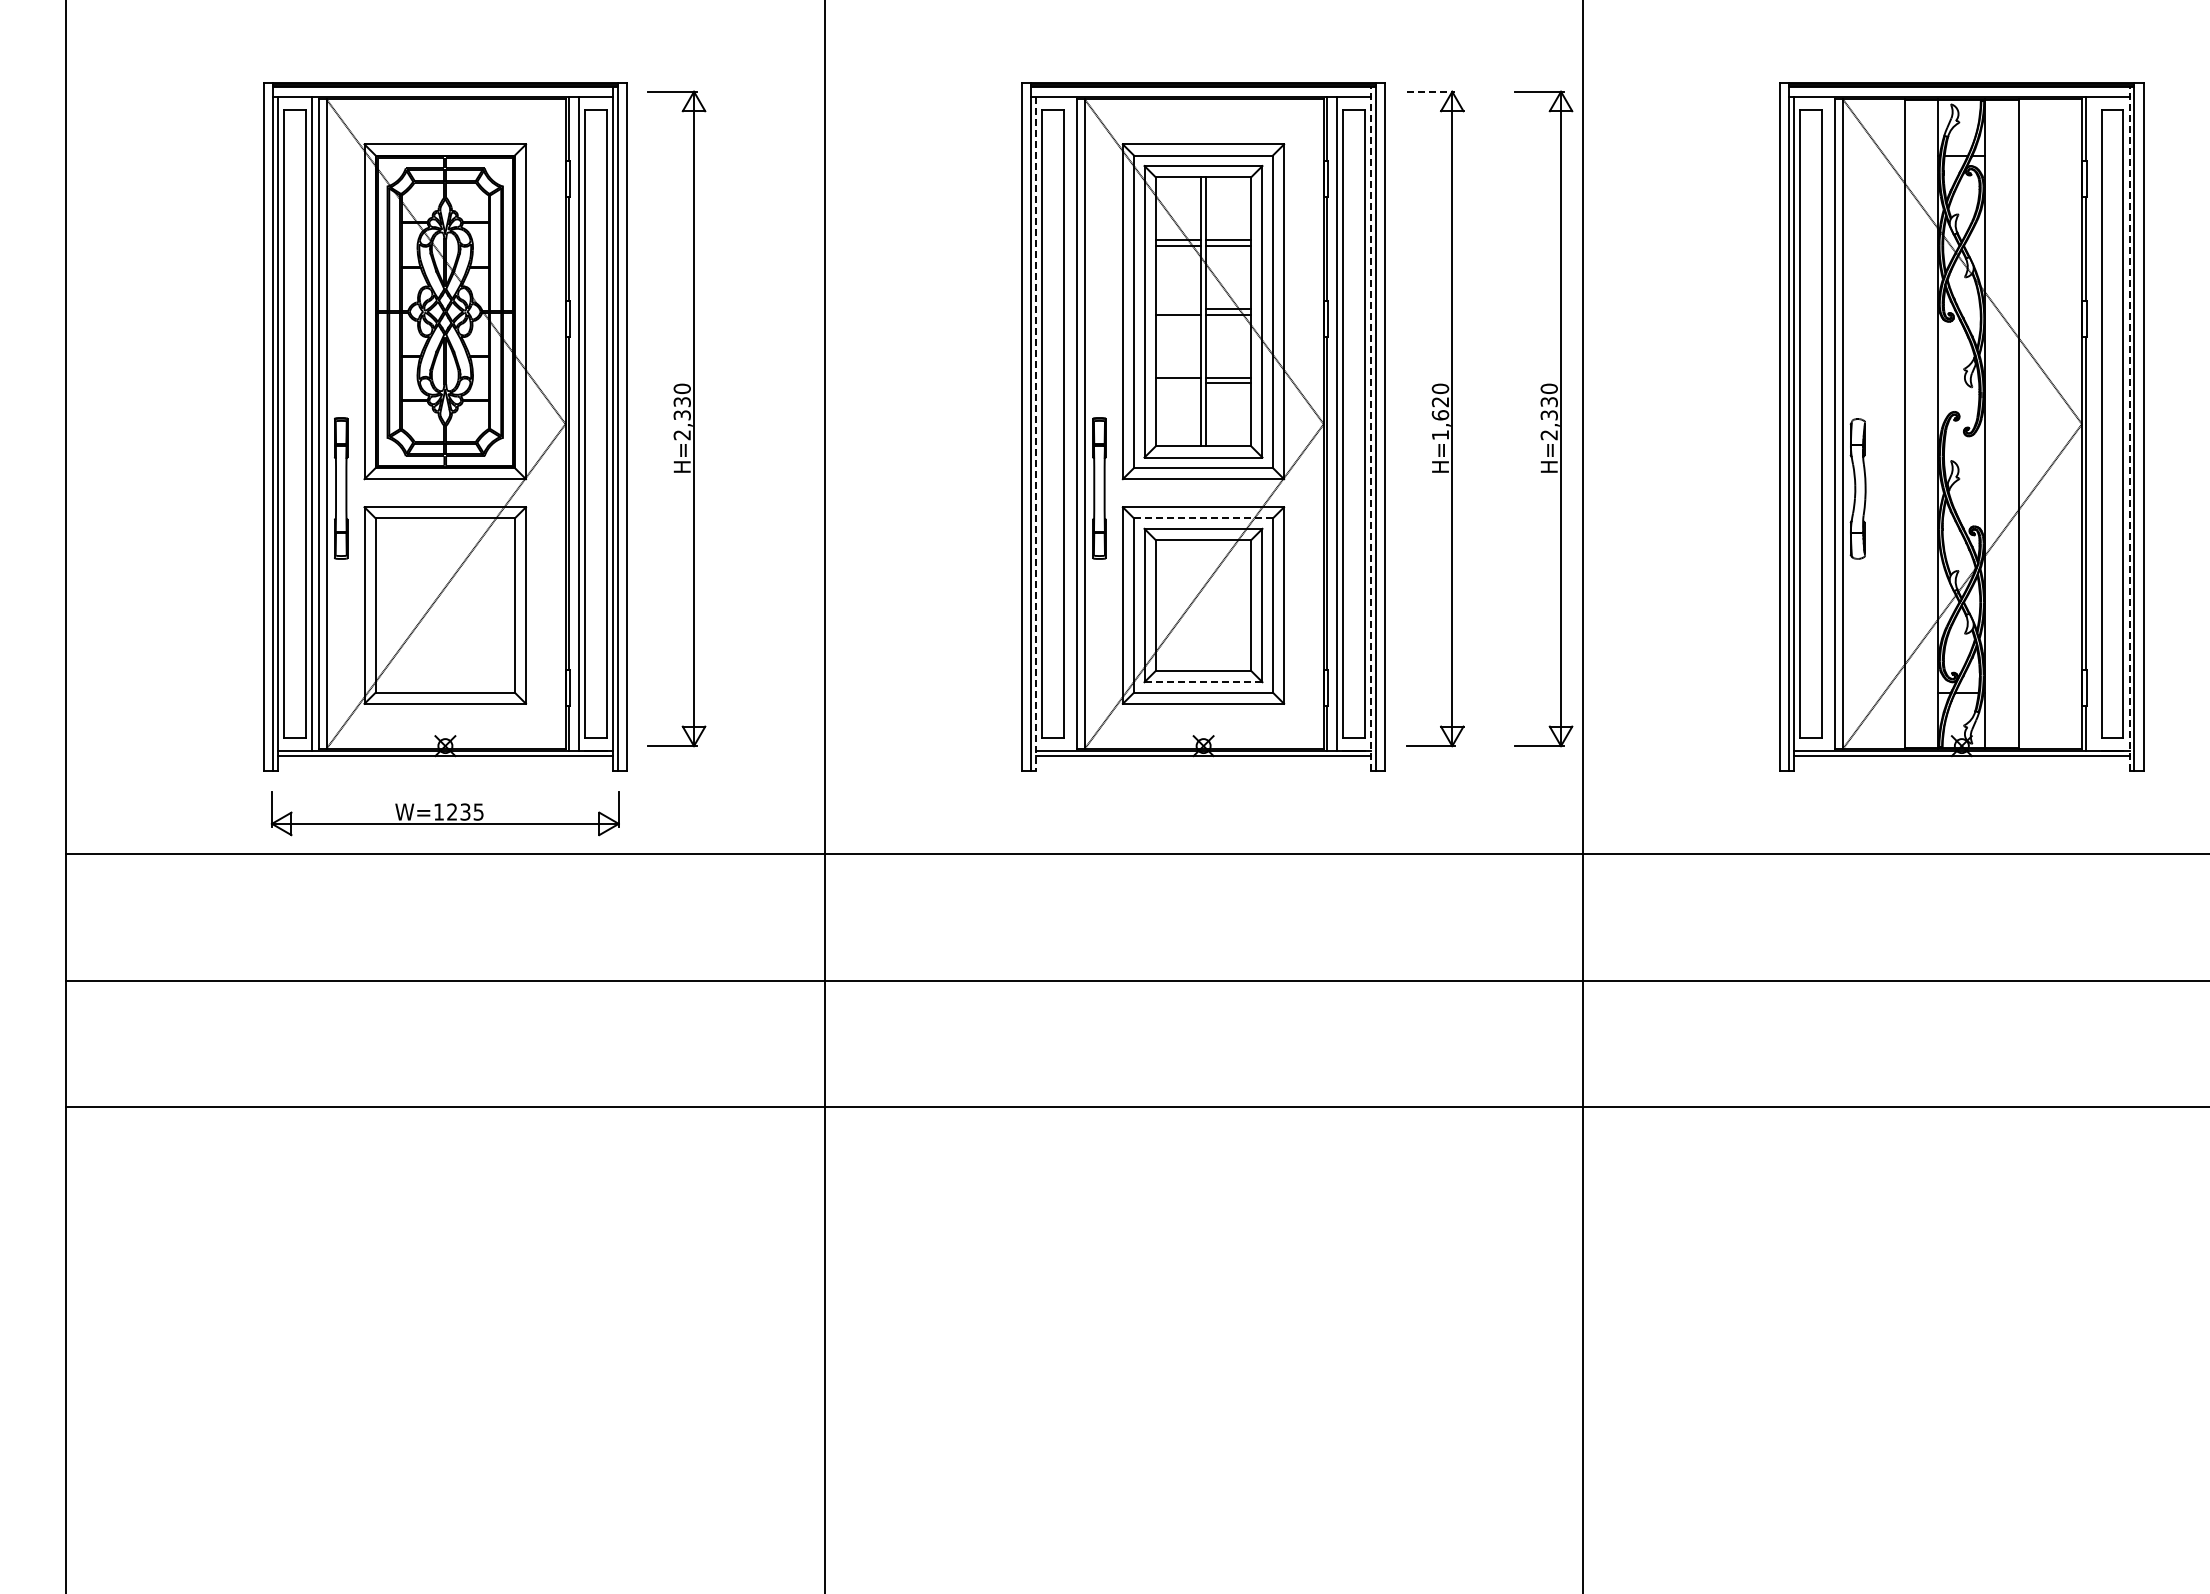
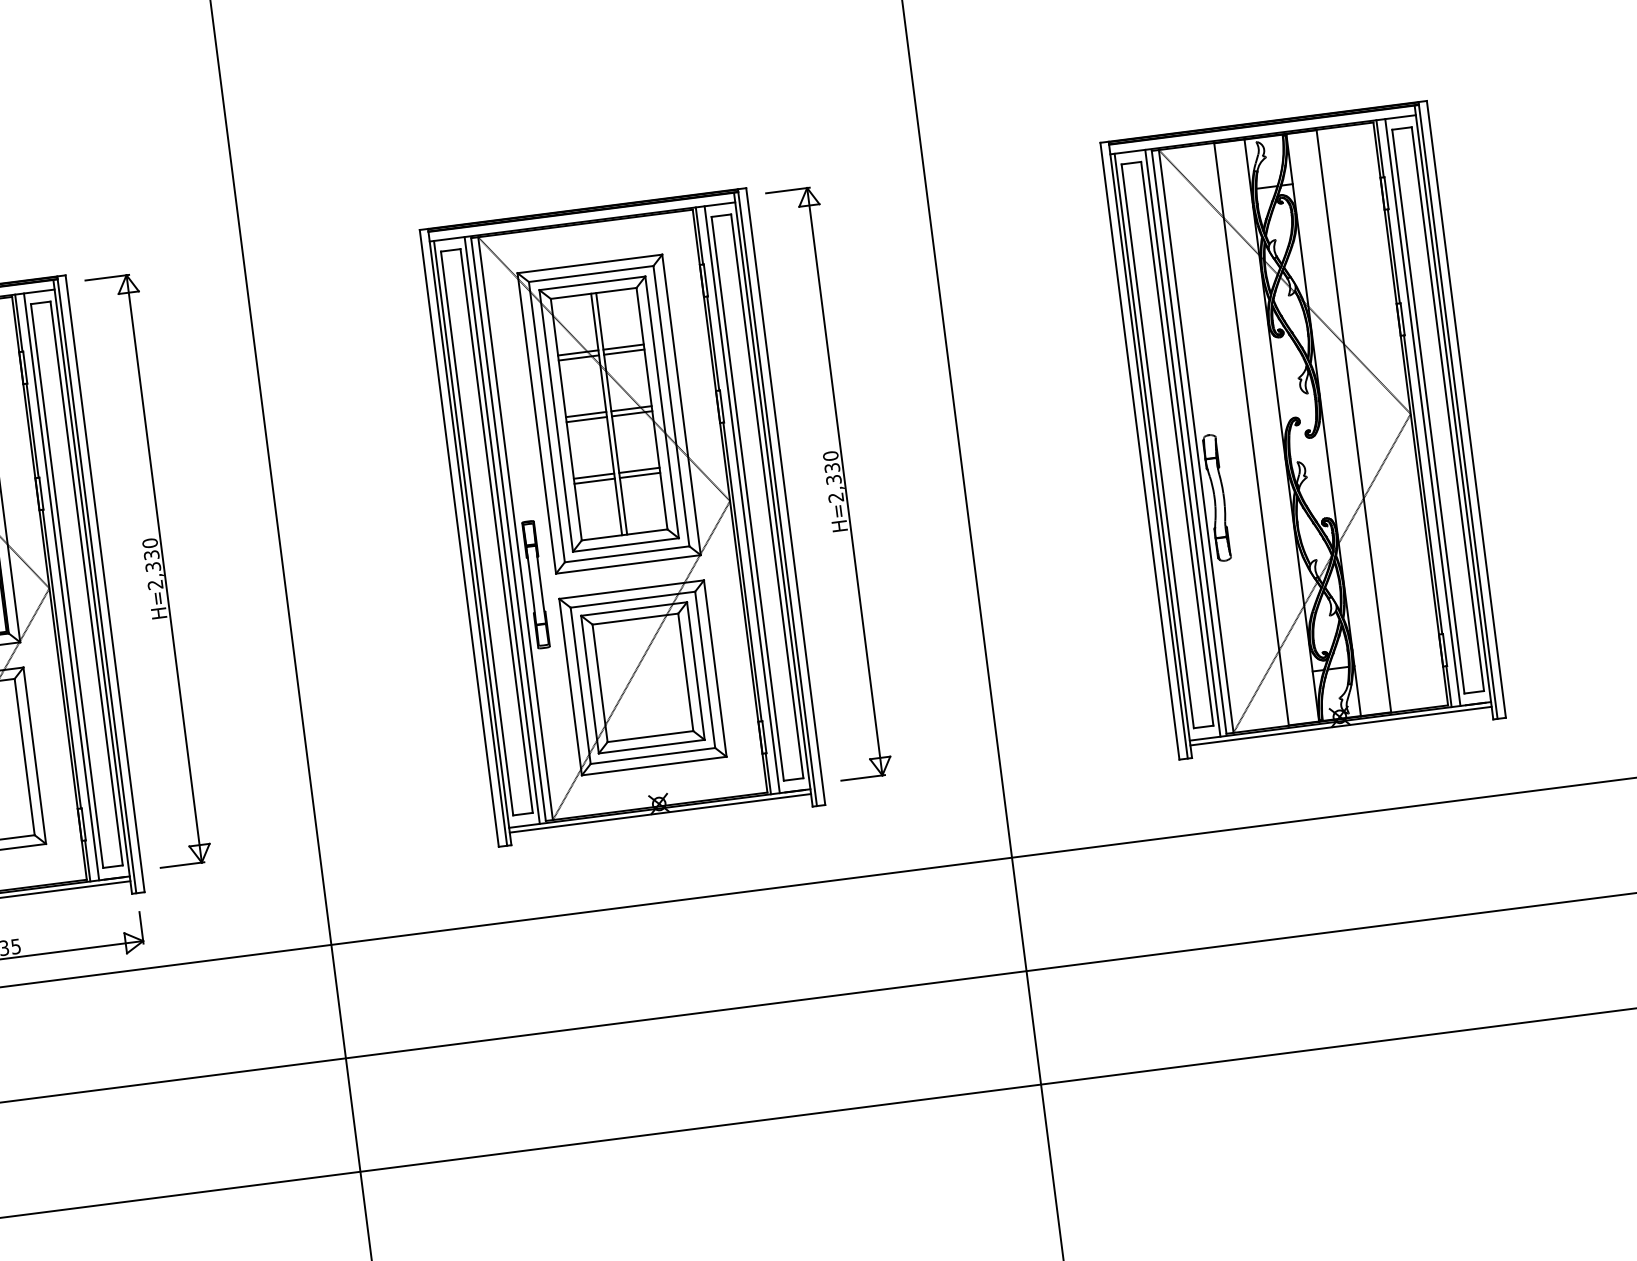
line: (1431, 91) -> (788, 190), dashed -> solid
line: (1177, 308) -> (585, 414), added
line: (1177, 383) -> (594, 481), added
text: (1440, 418) -> (834, 482), H=1,620 -> H=2,330
part: (1543, 418) -> (926, 470), removed
line: (1069, 424) -> (501, 530), added
line: (1828, 424) -> (1183, 443), added
line: (2095, 424) -> (1422, 412), added
line: (1371, 428) -> (773, 499), dashed -> solid
line: (2129, 428) -> (1453, 412), dashed -> solid
line: (1035, 433) -> (472, 542), dashed -> solid
line: (1203, 518) -> (632, 599), dashed -> solid
line: (1203, 682) -> (651, 746), dashed -> solid

